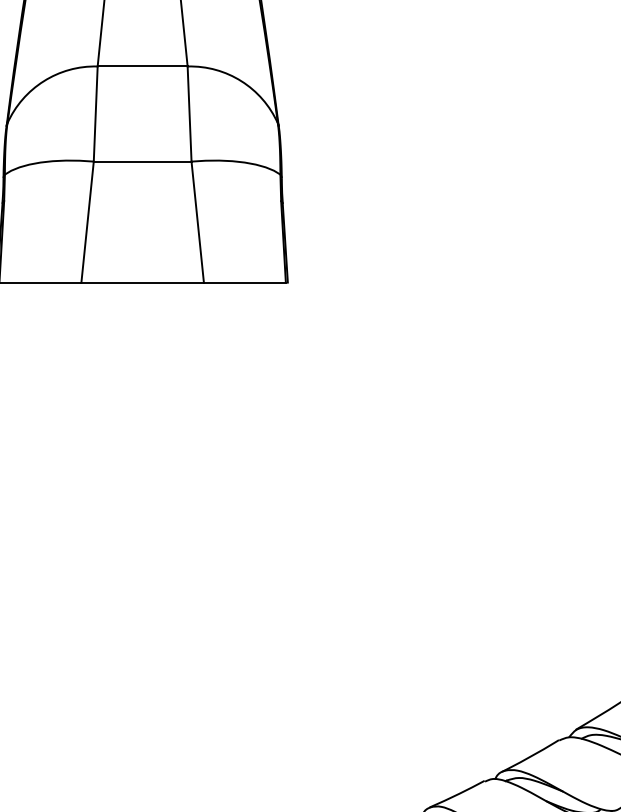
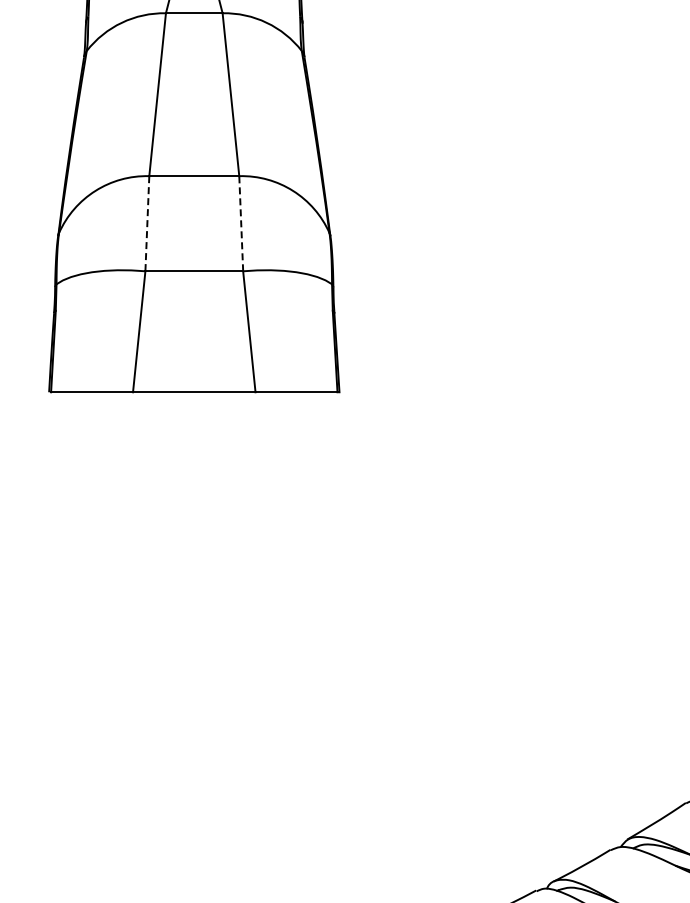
line: (95, 113) -> (147, 223), solid -> dashed
line: (189, 113) -> (241, 223), solid -> dashed

